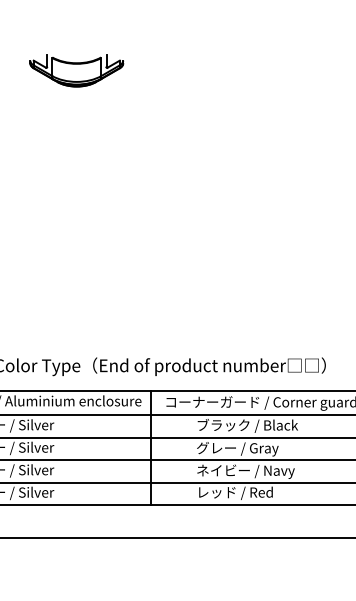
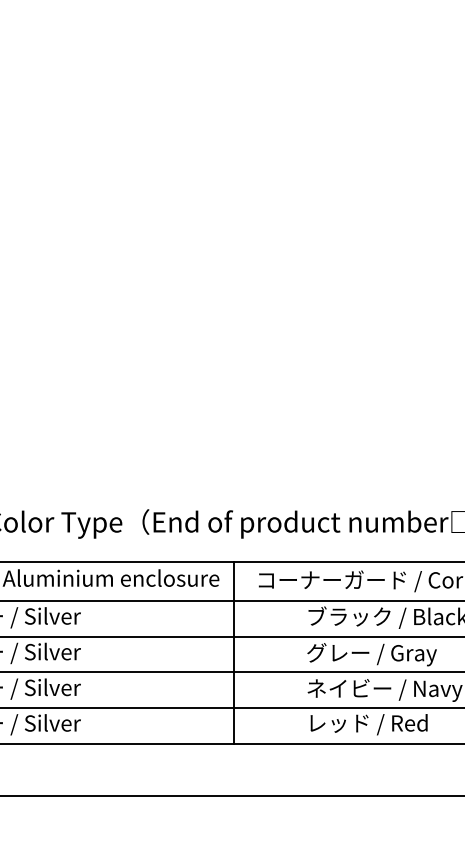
part: (76, 70) -> (116, 54), removed

